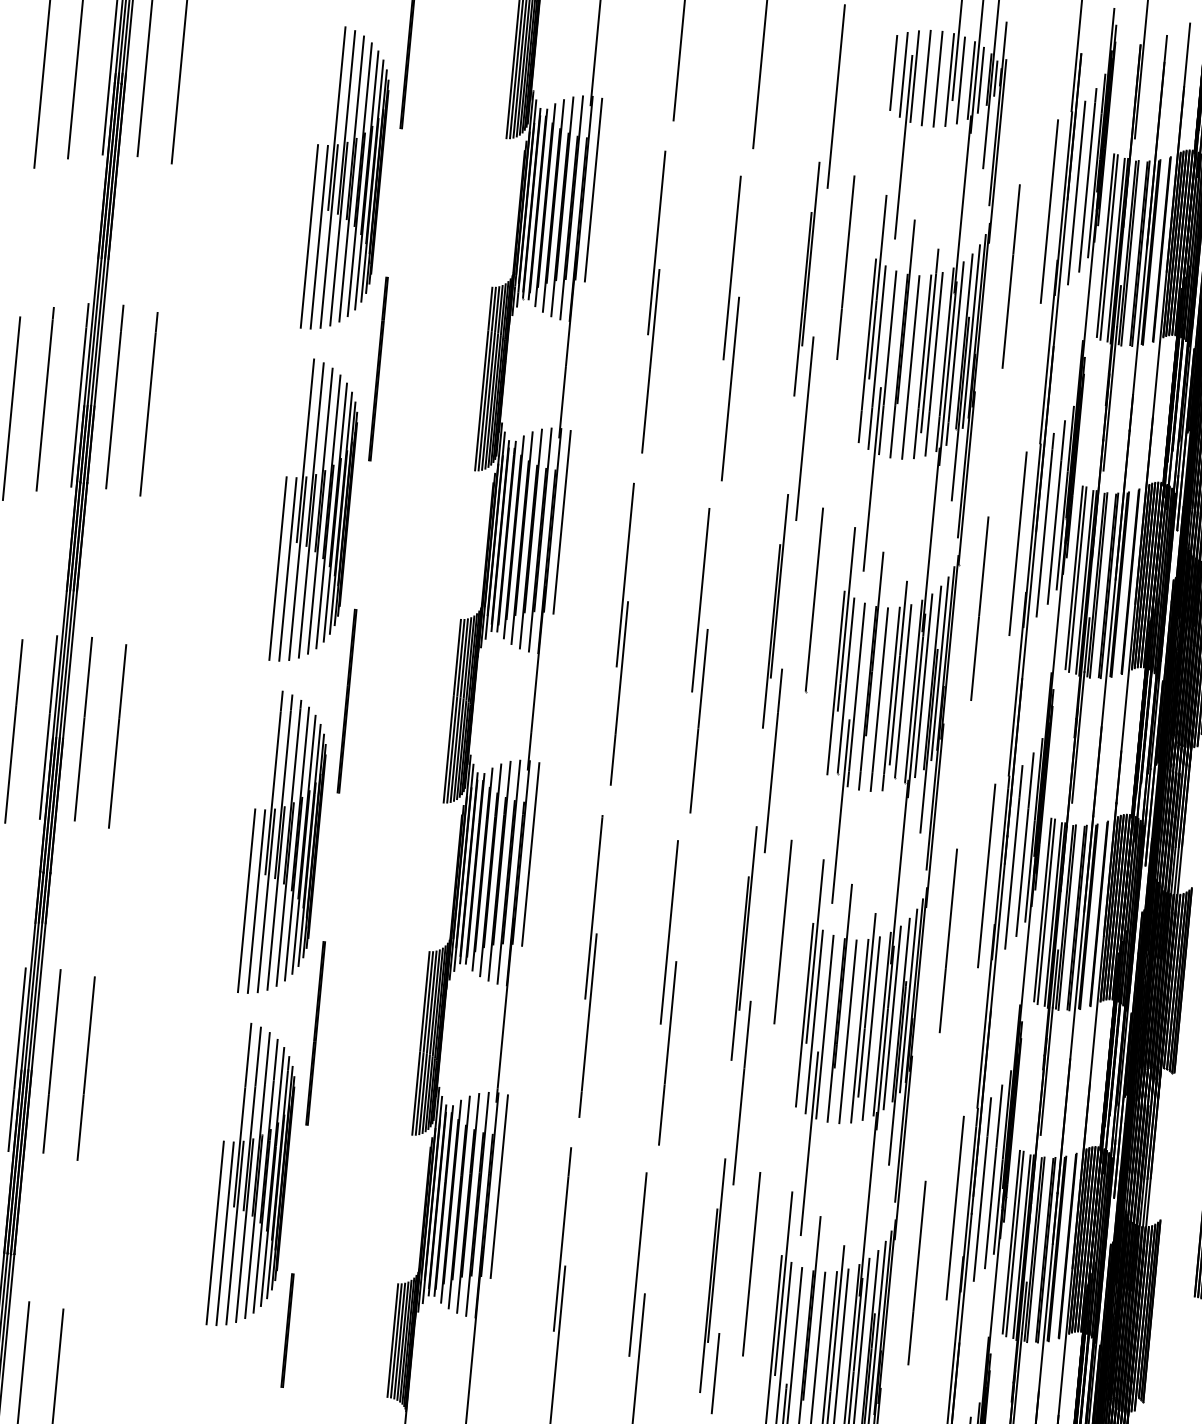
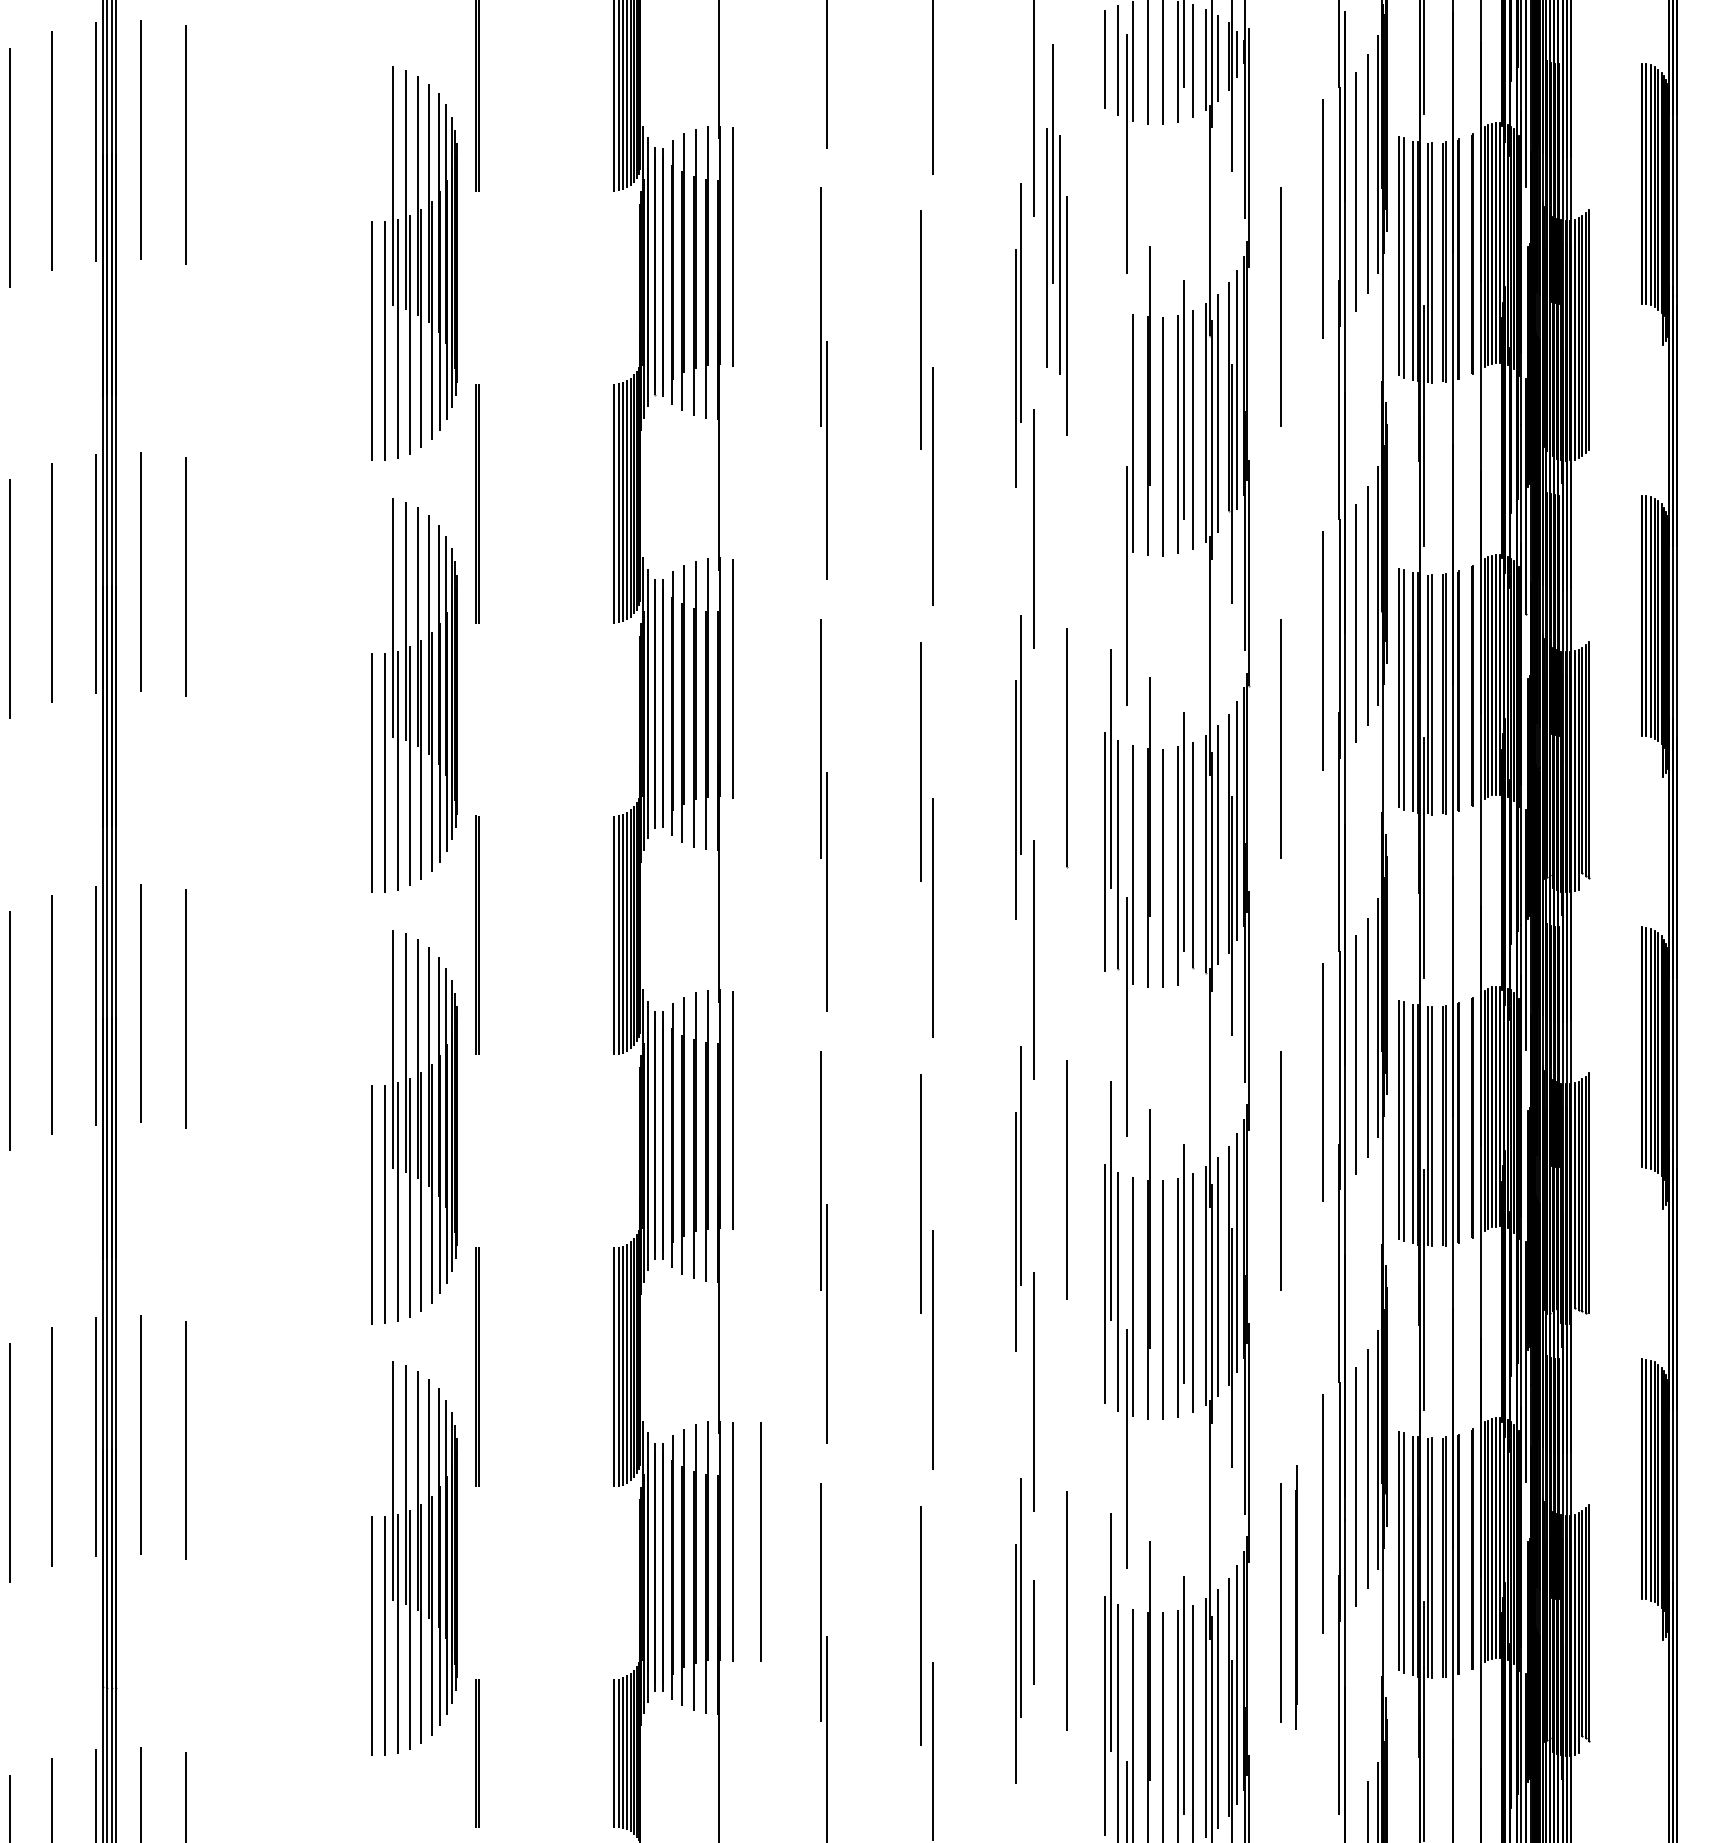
part: (875, 321) -> (1053, 209), moved
line: (520, 1188) -> (760, 1541), added
line: (929, 1270) -> (1296, 1597), added
line: (715, 1373) -> (1033, 1632), moved

